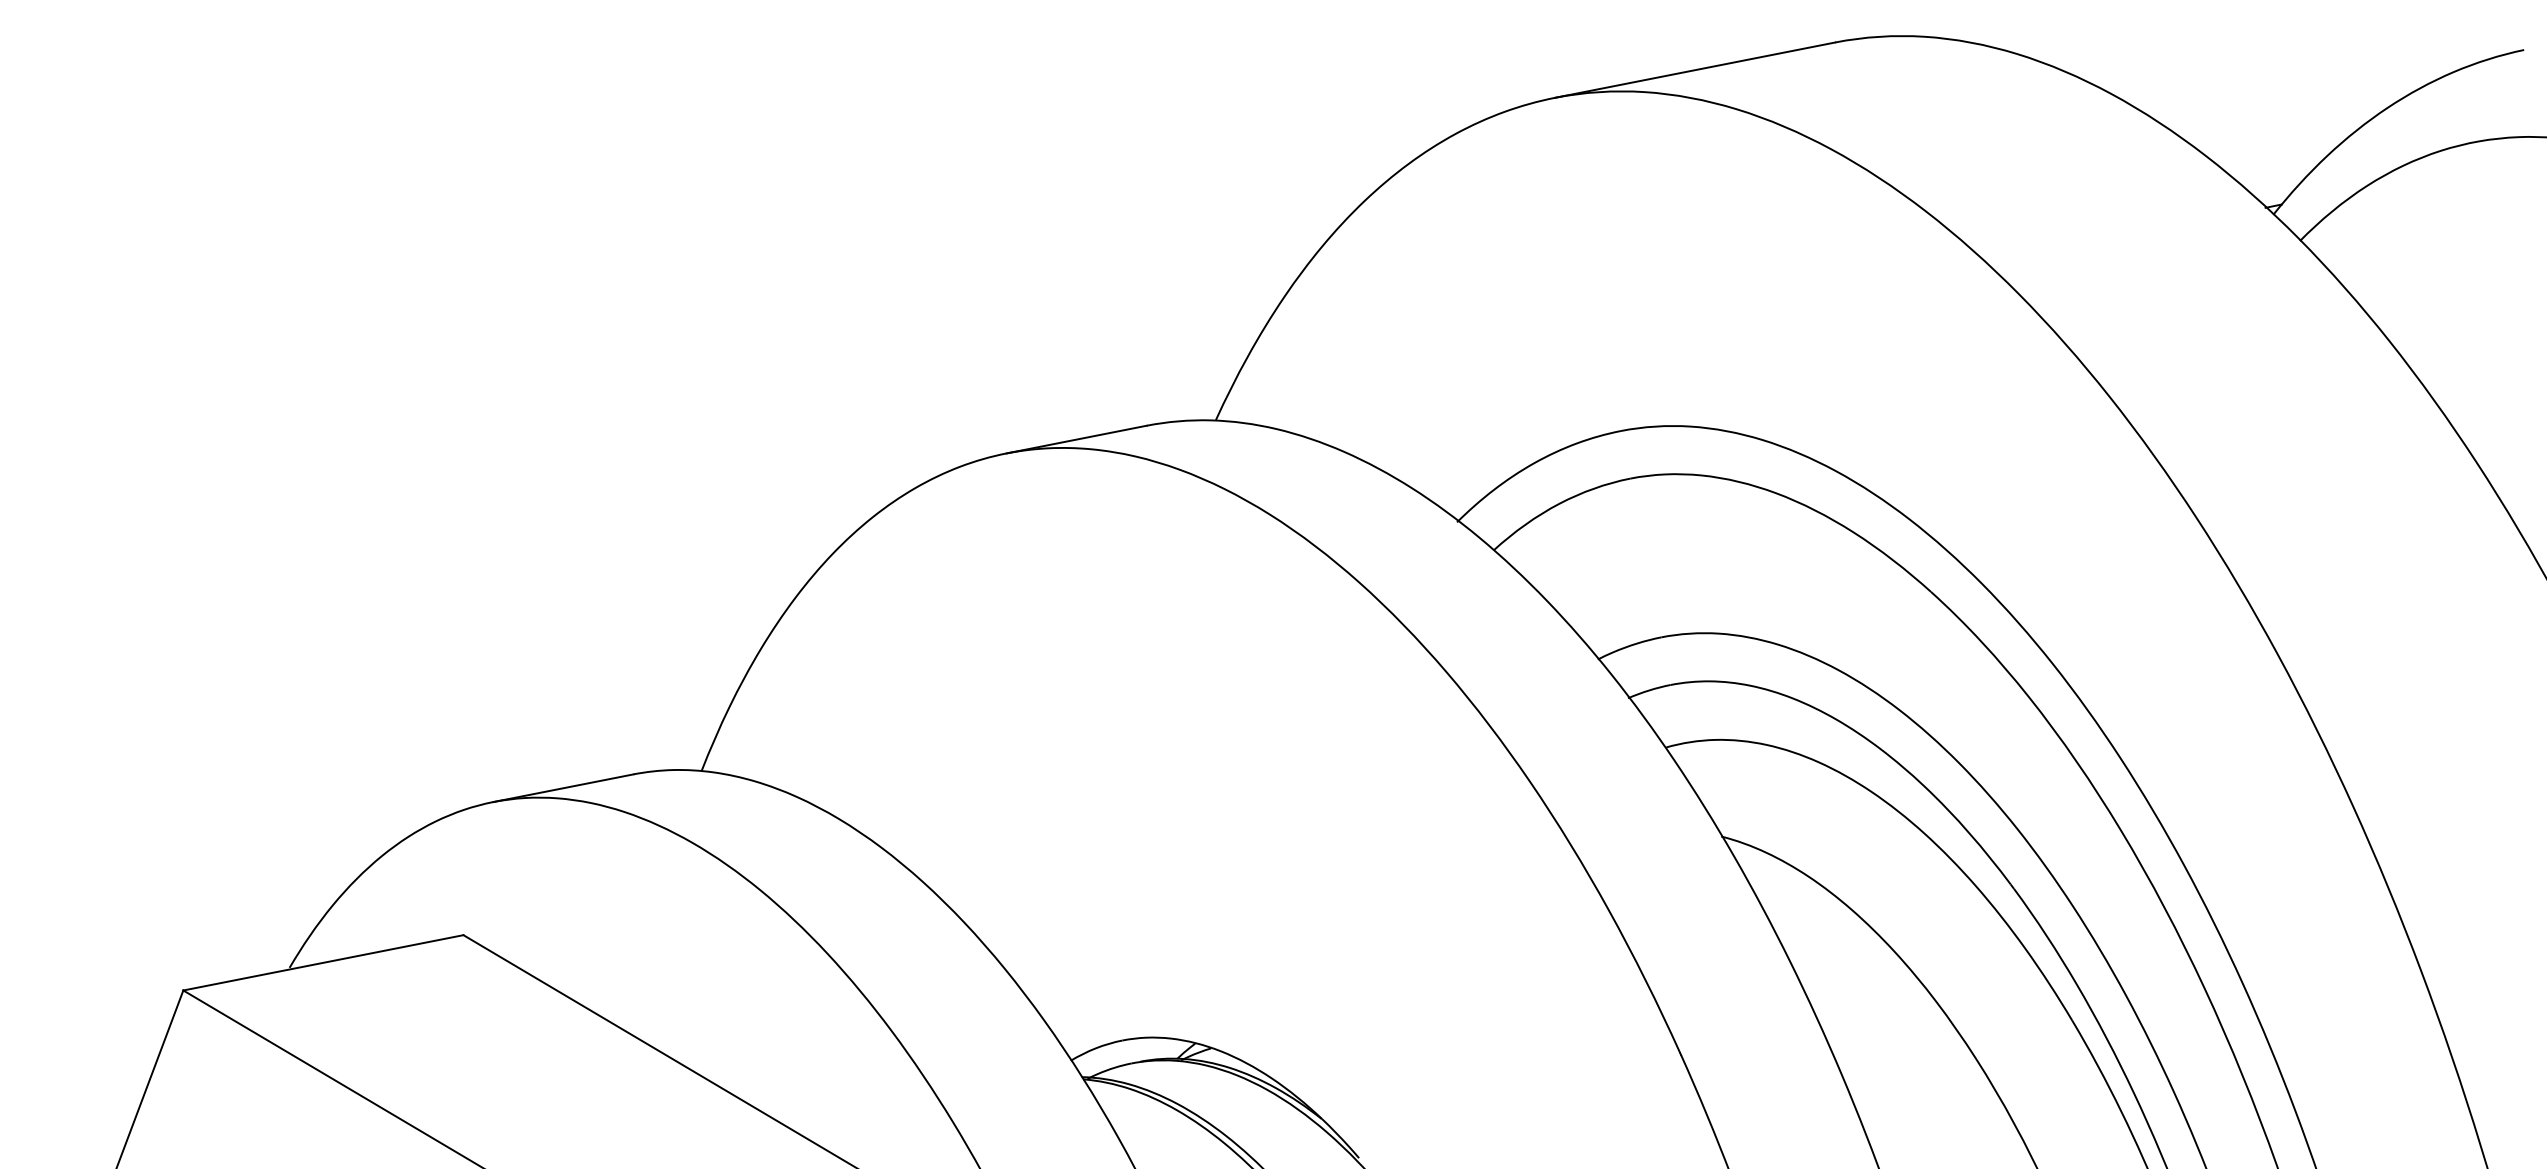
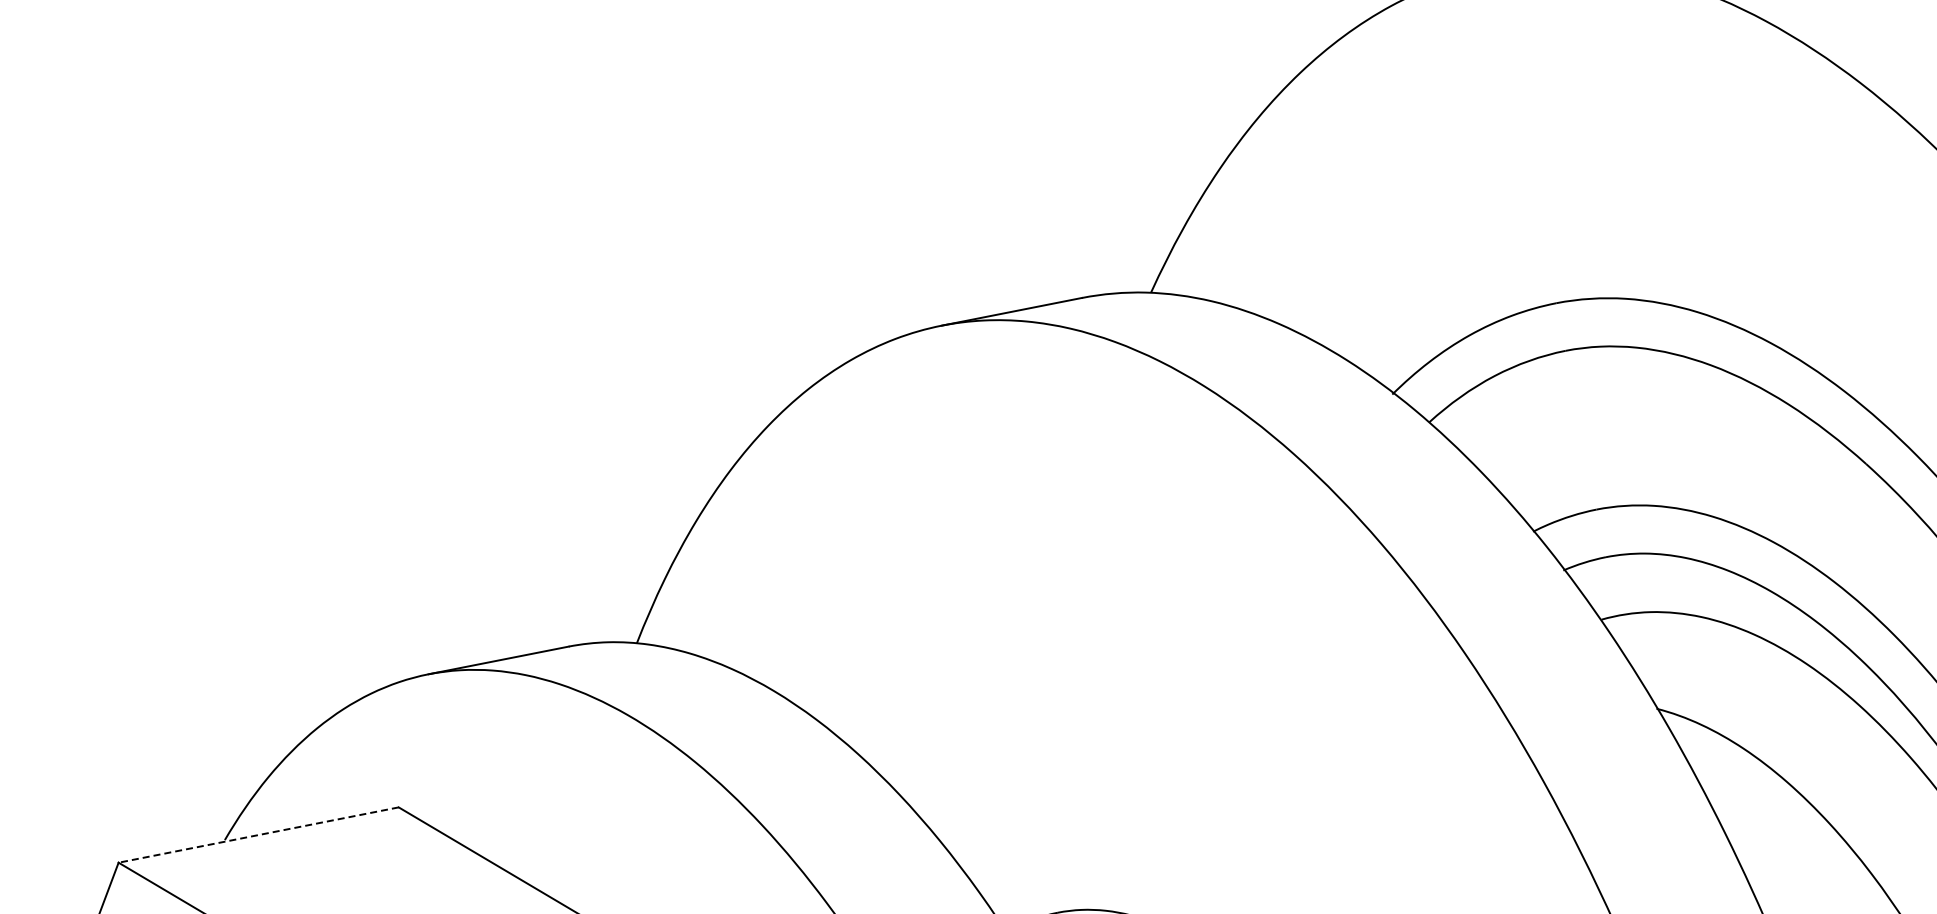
line: (323, 962) -> (258, 834), solid -> dashed

